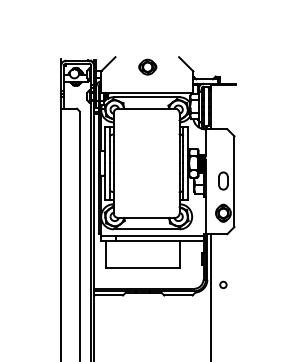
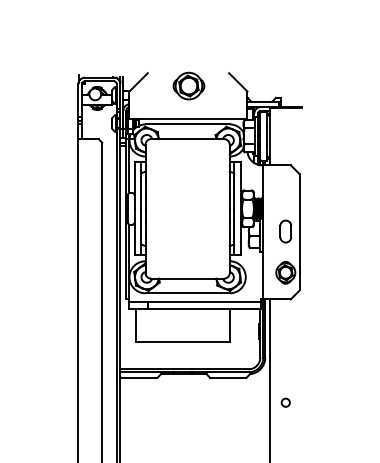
part: (147, 66) -> (188, 85), size x1.4
circle: (223, 284) -> (285, 402), moved

